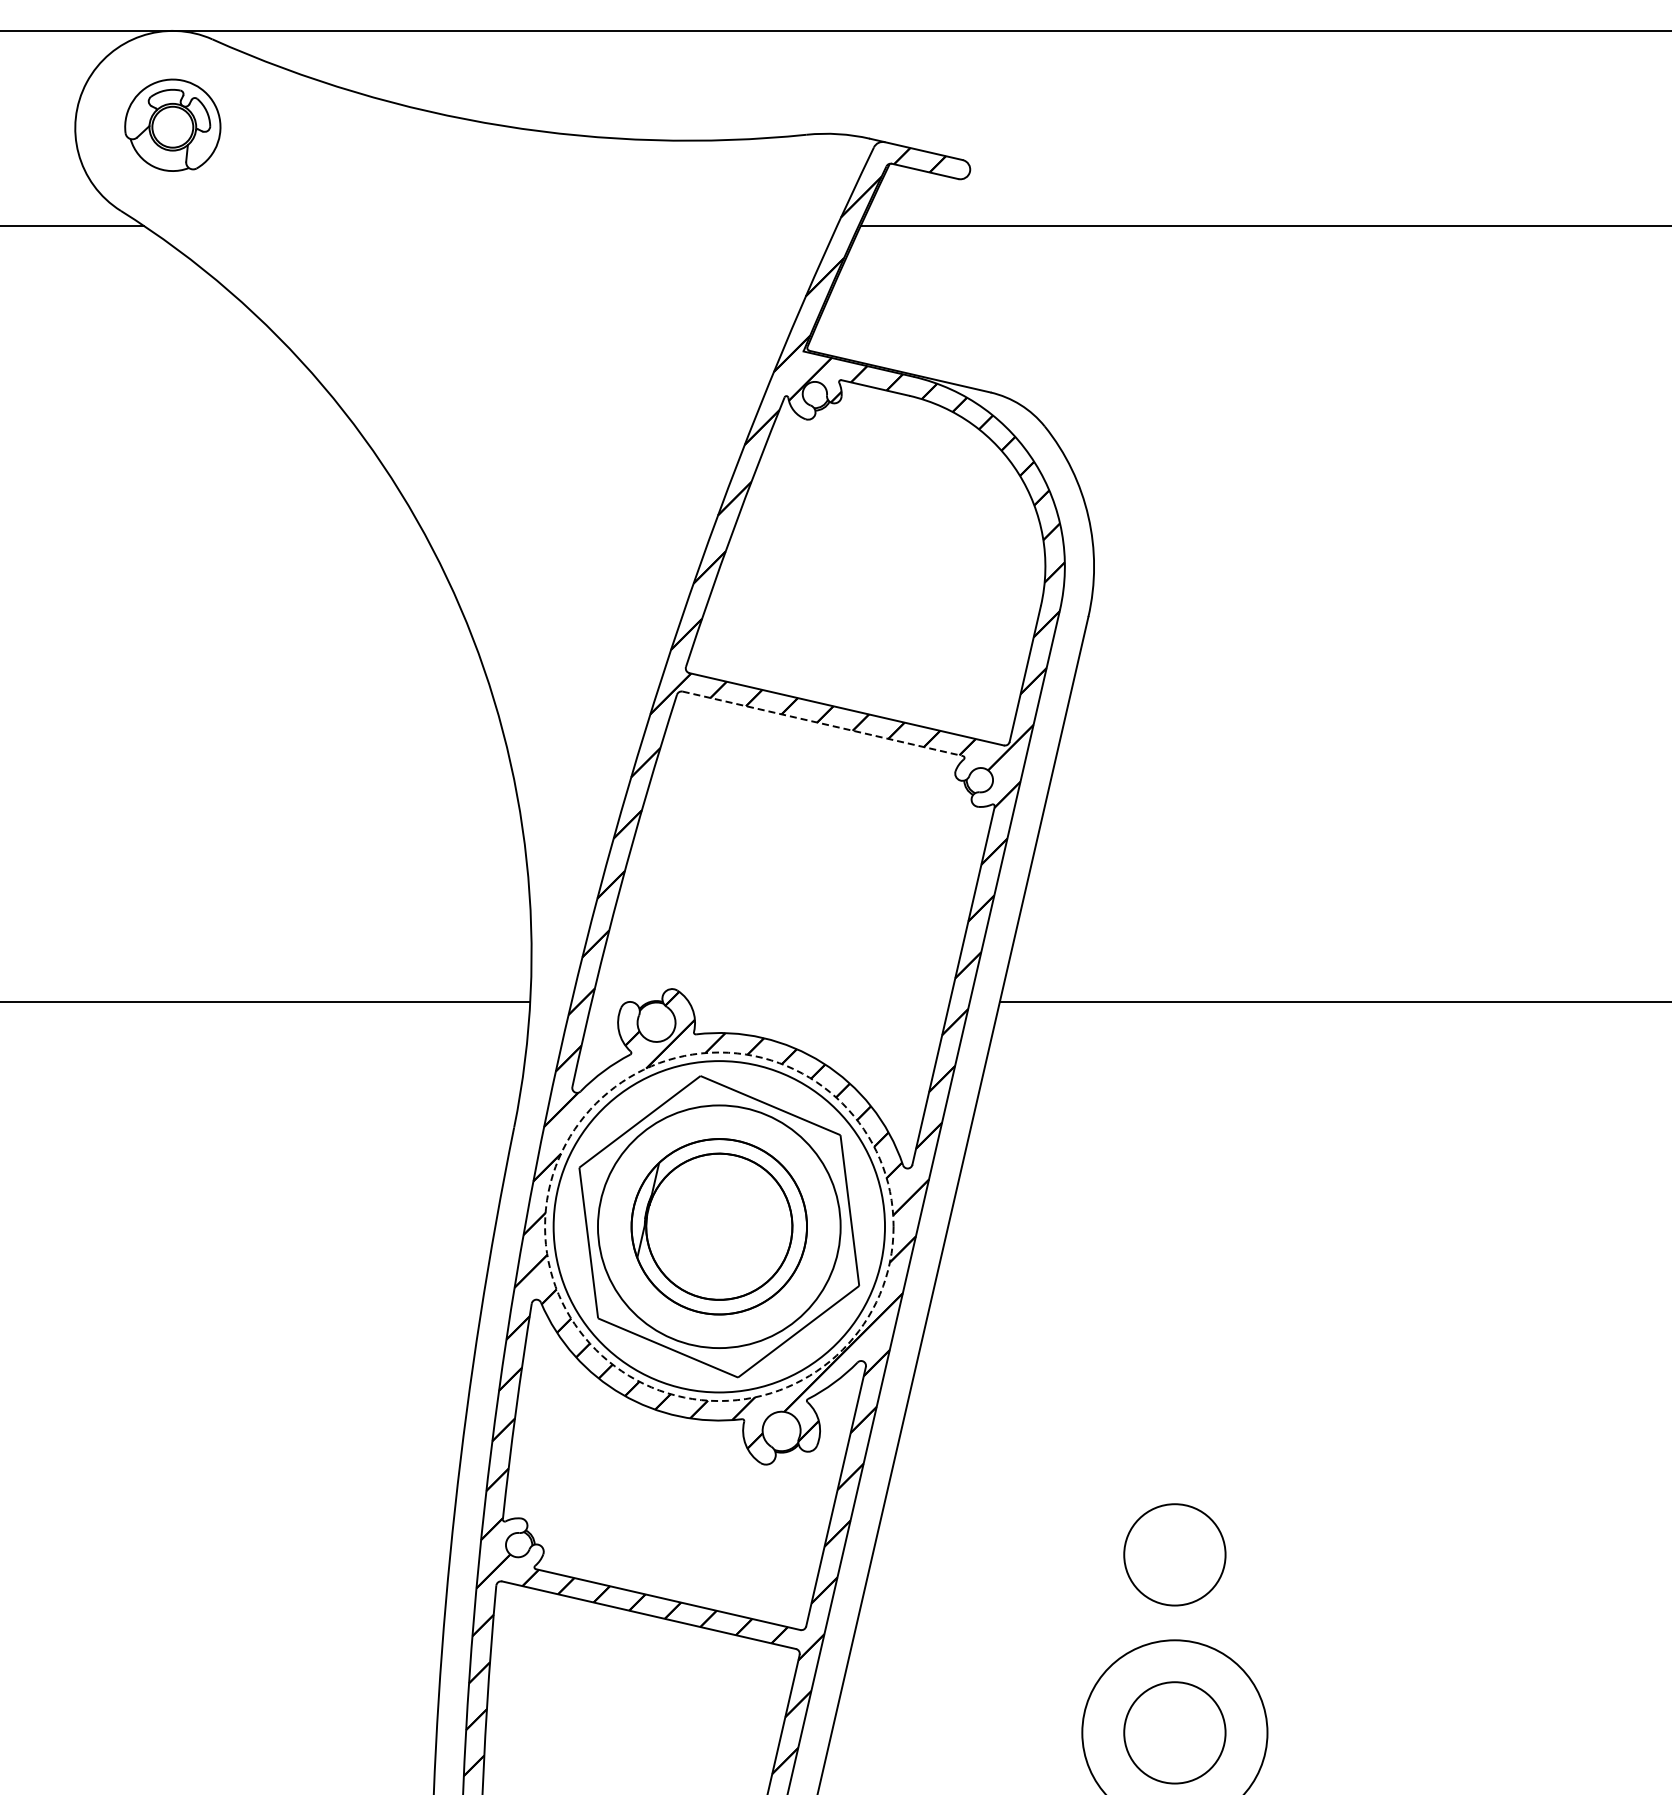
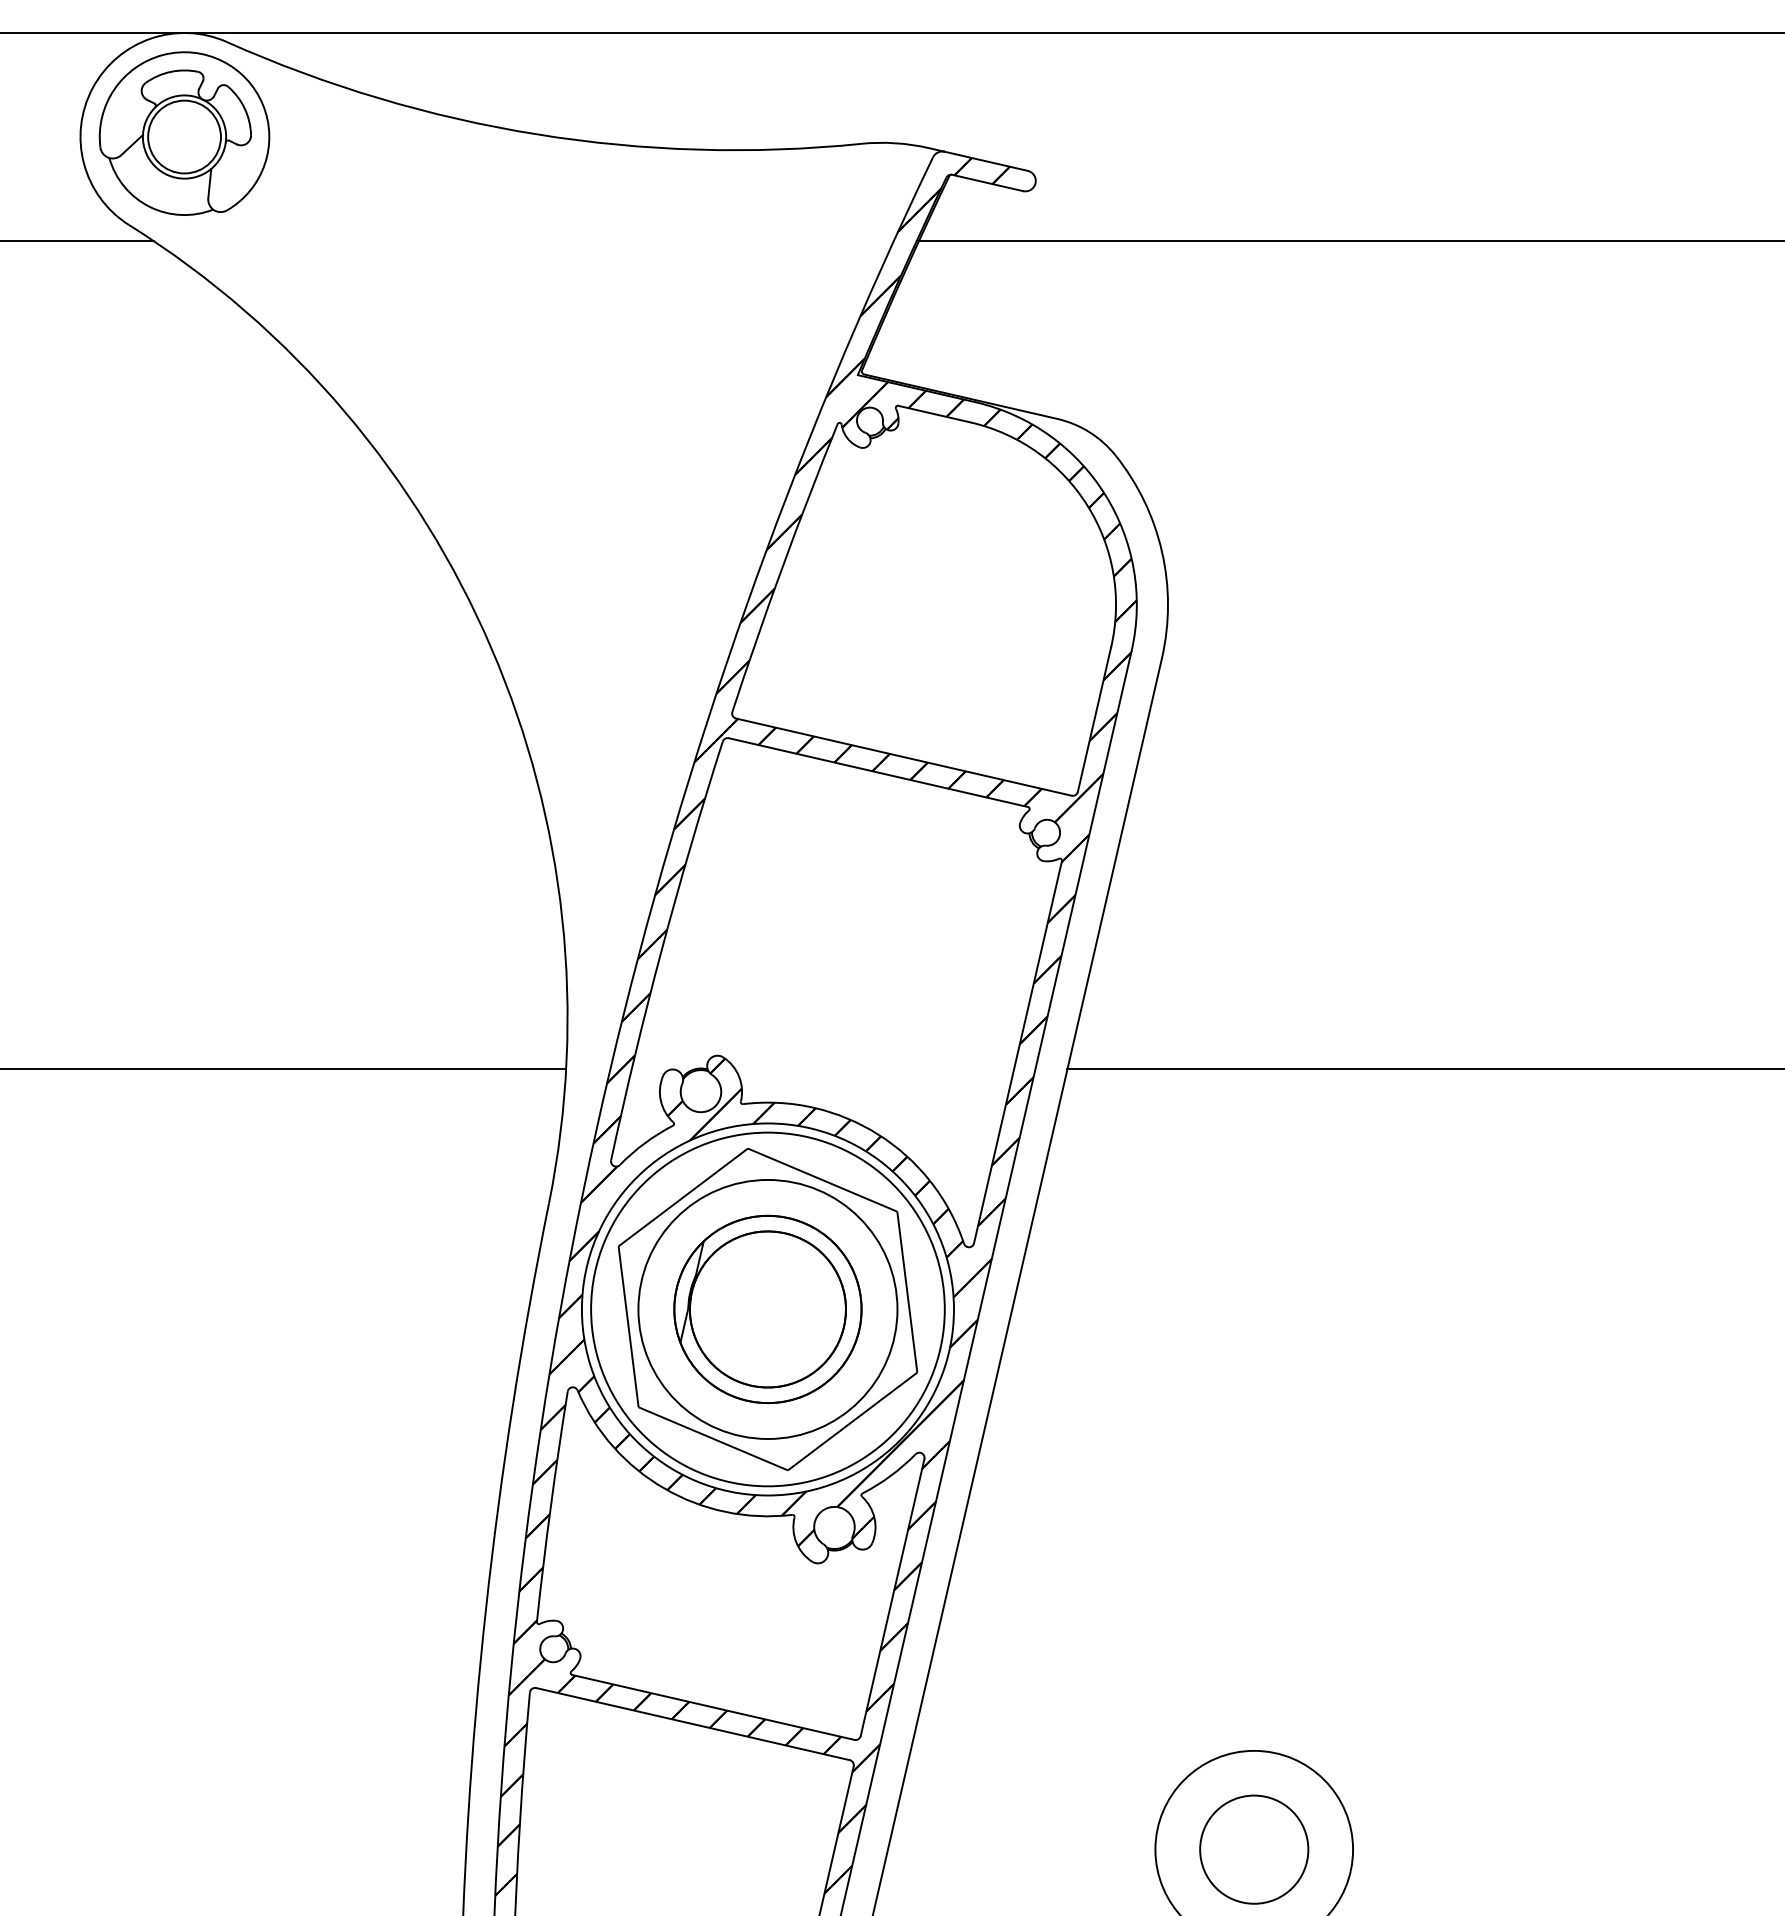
part: (172, 125) -> (184, 133), size x1.67
line: (822, 723) -> (878, 772), dashed -> solid
circle: (719, 1226) -> (768, 1309), dashed -> solid
circle: (1174, 1554) -> (1253, 1659), removed

